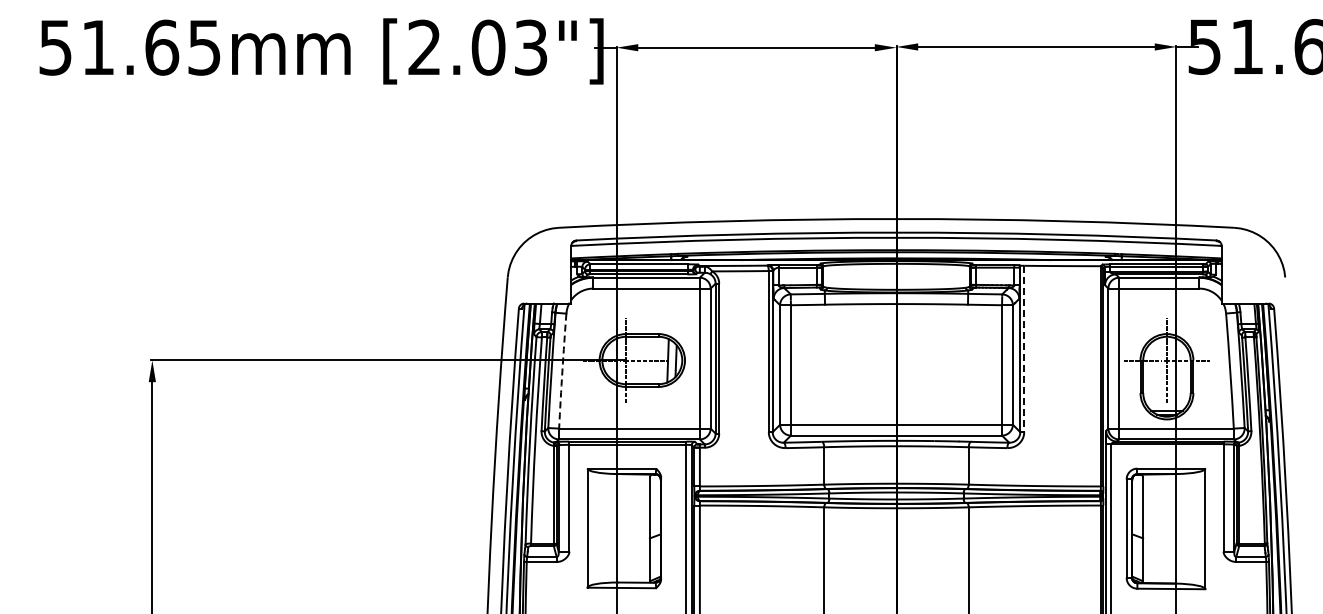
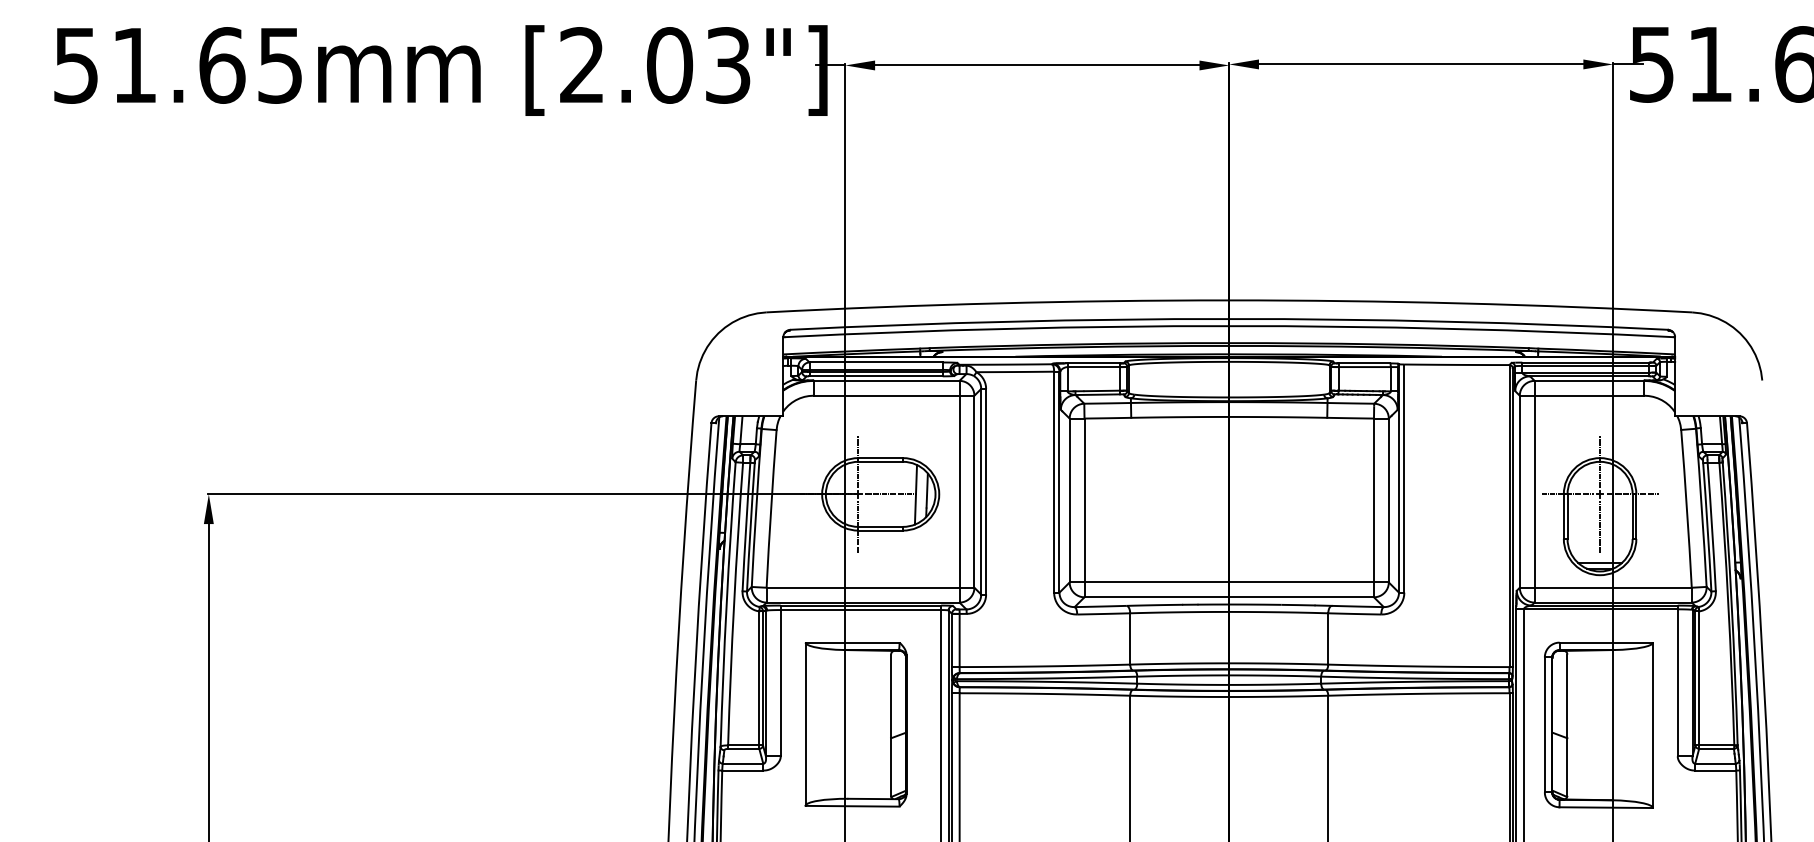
line: (1024, 349) -> (1404, 479), dashed -> solid
arc: (562, 371) -> (771, 509), dashed -> solid

